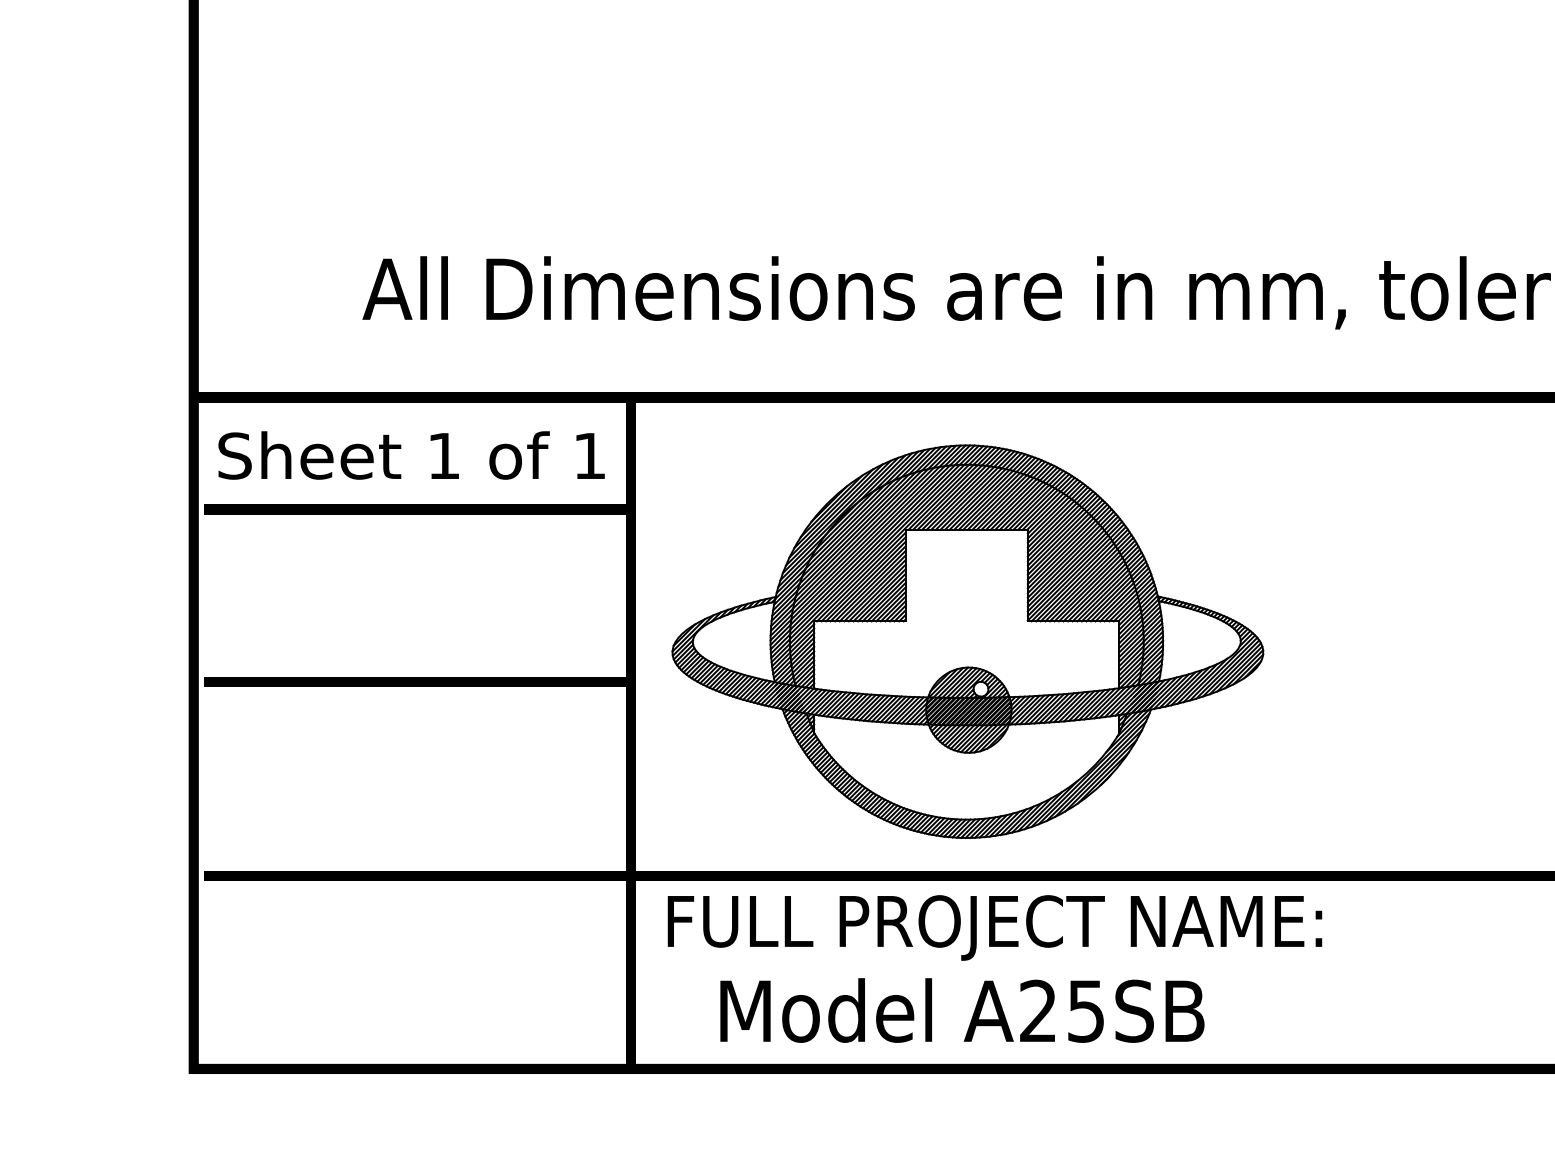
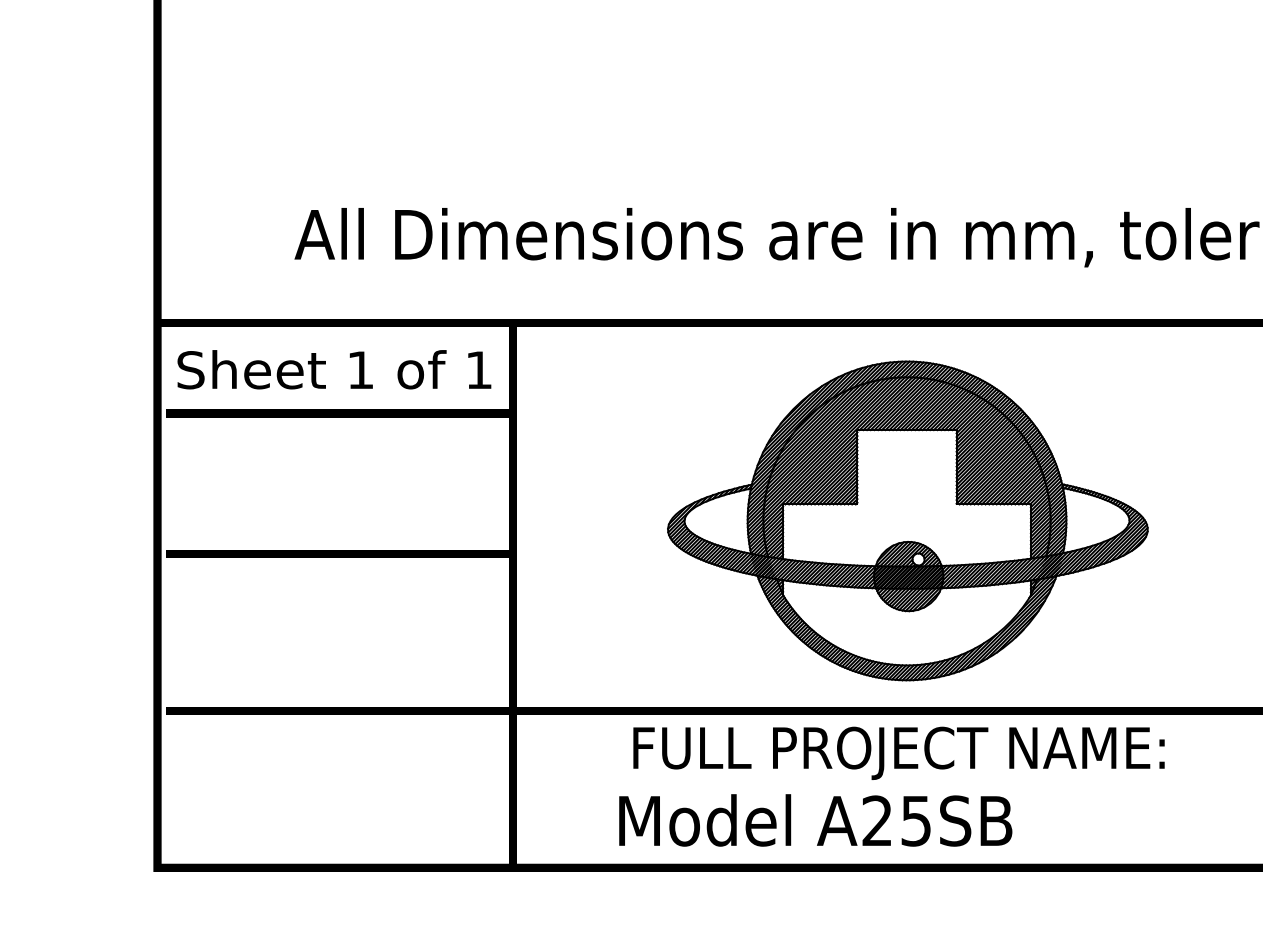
part: (967, 641) -> (907, 520), moved
text: (994, 927) -> (898, 753), moved
text: (962, 1010) -> (815, 820), moved

